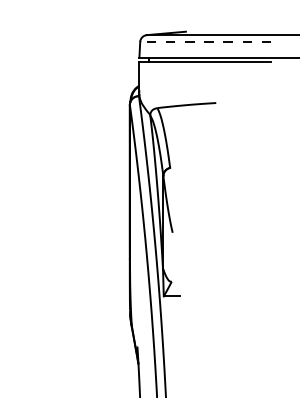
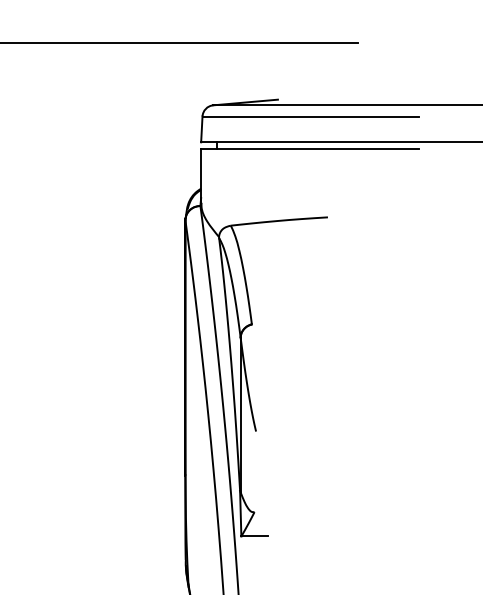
line: (205, 41) -> (310, 115), dashed -> solid

